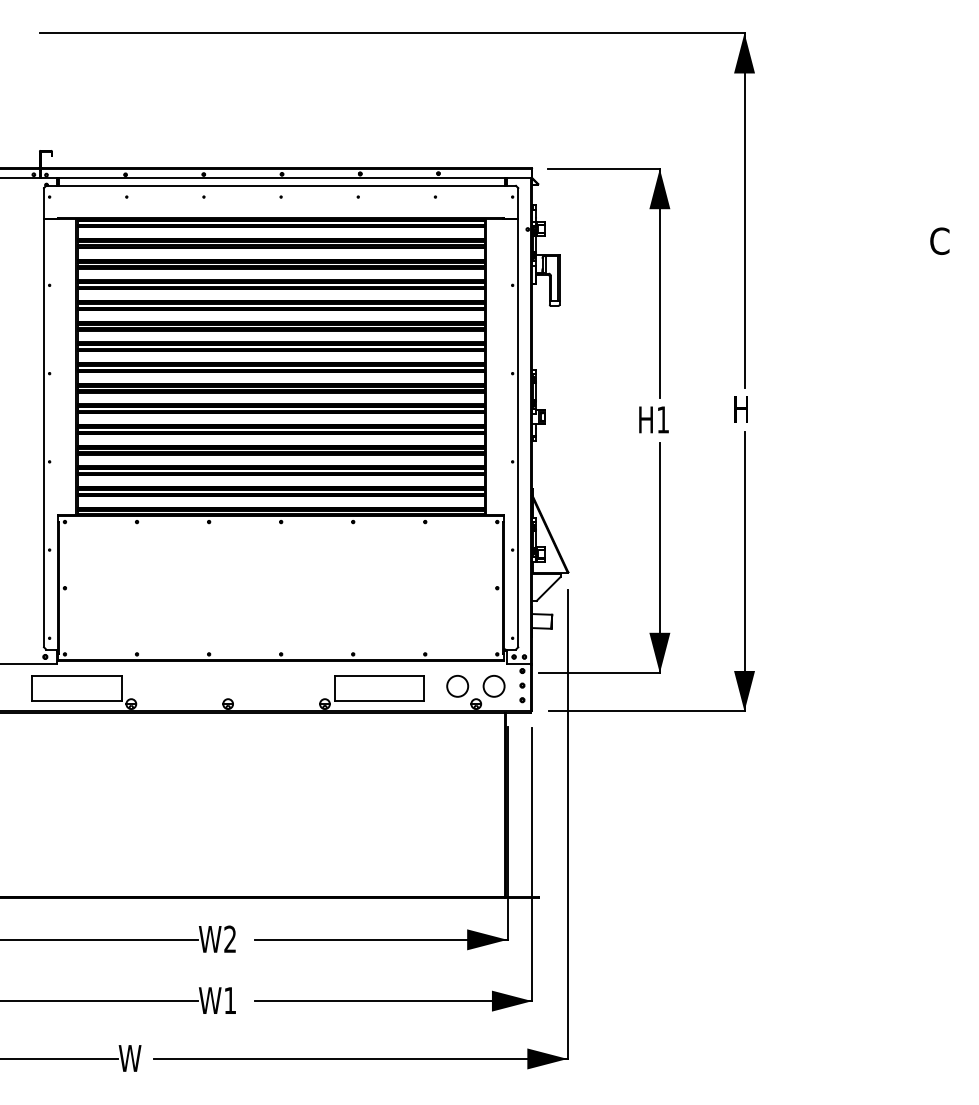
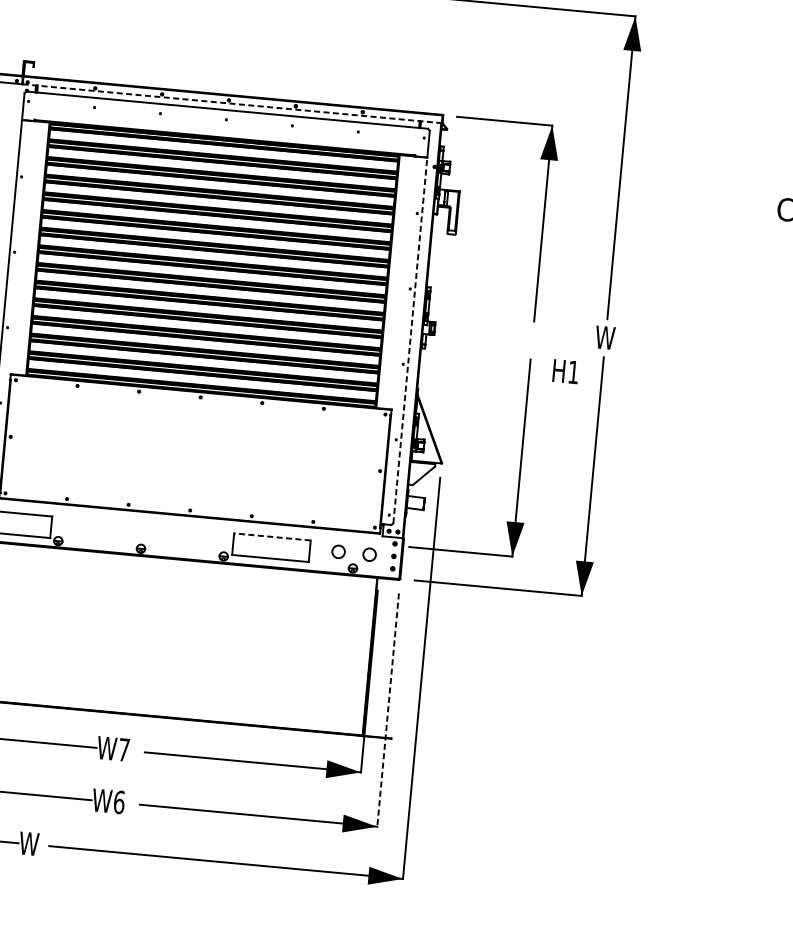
line: (286, 177) -> (232, 103), solid -> dashed
text: (743, 409) -> (604, 337), H -> W
text: (653, 419) -> (565, 371), moved
line: (518, 433) -> (410, 340), solid -> dashed
line: (379, 676) -> (272, 537), solid -> dashed
circle: (457, 686) -> (338, 551), size x0.7
circle: (493, 686) -> (369, 554), size x0.7
line: (532, 864) -> (388, 710), solid -> dashed
text: (230, 938) -> (124, 749), W2 -> W7
text: (230, 1000) -> (119, 802), W1 -> W6

